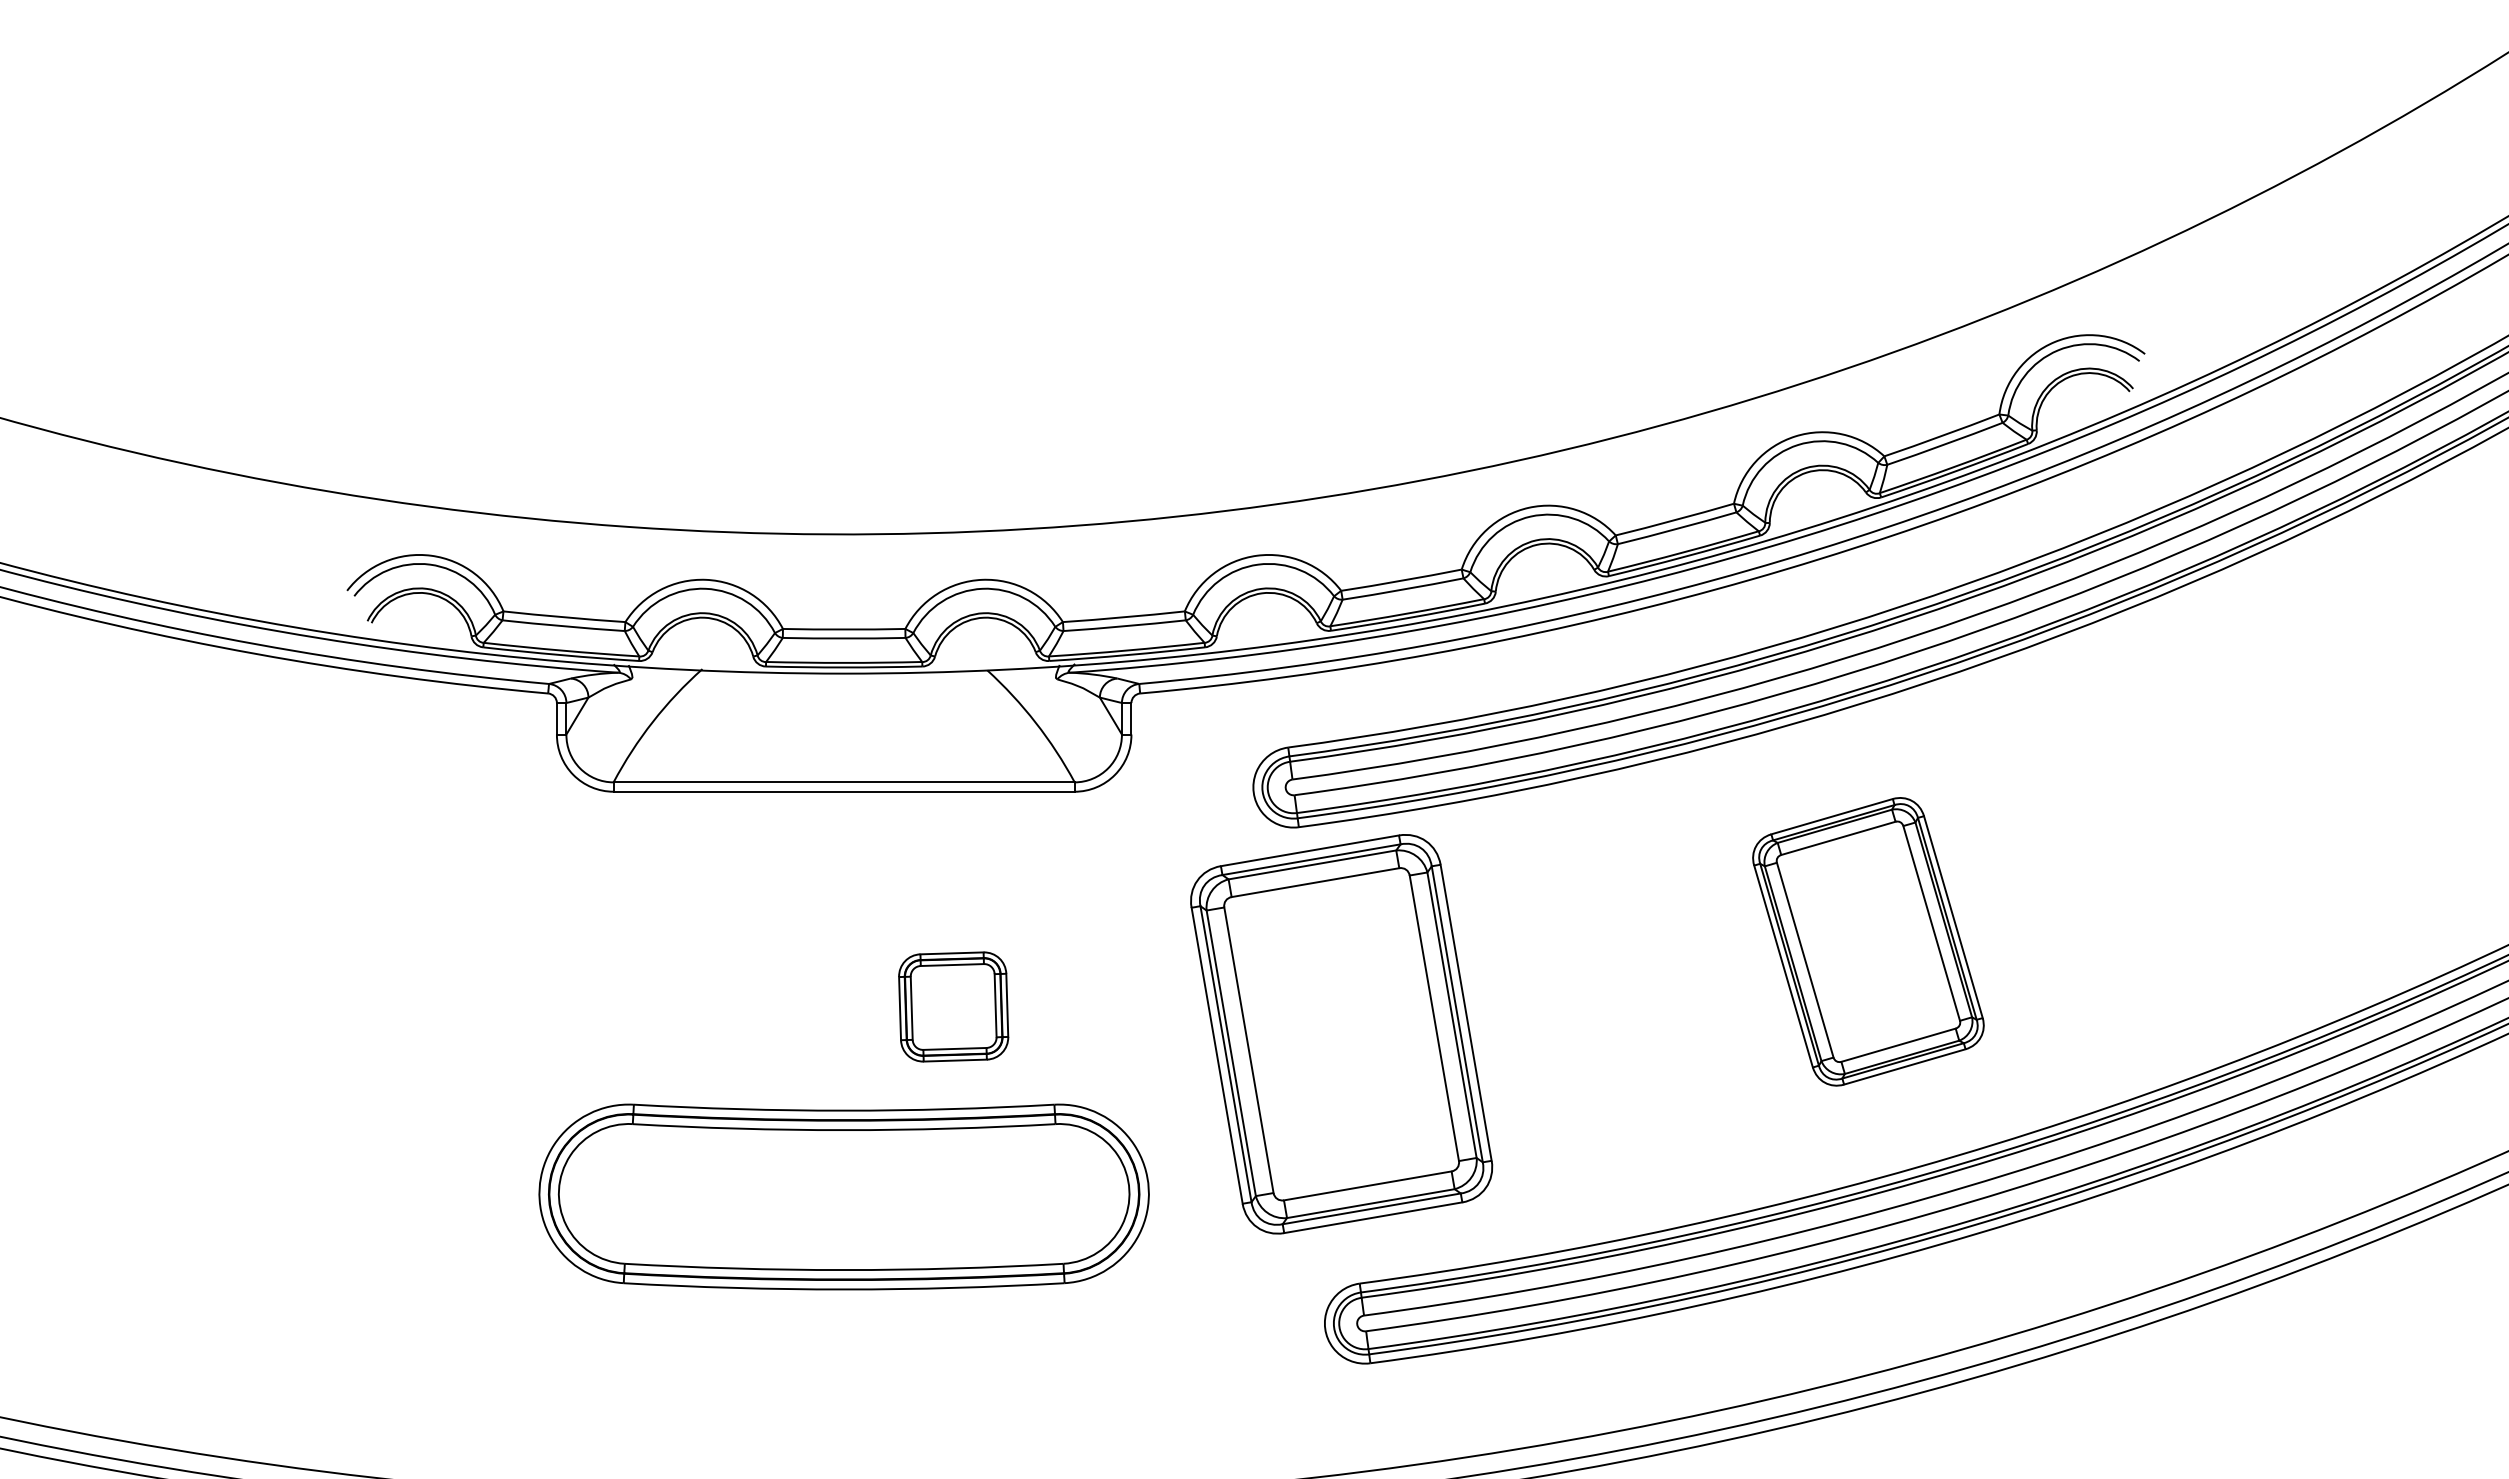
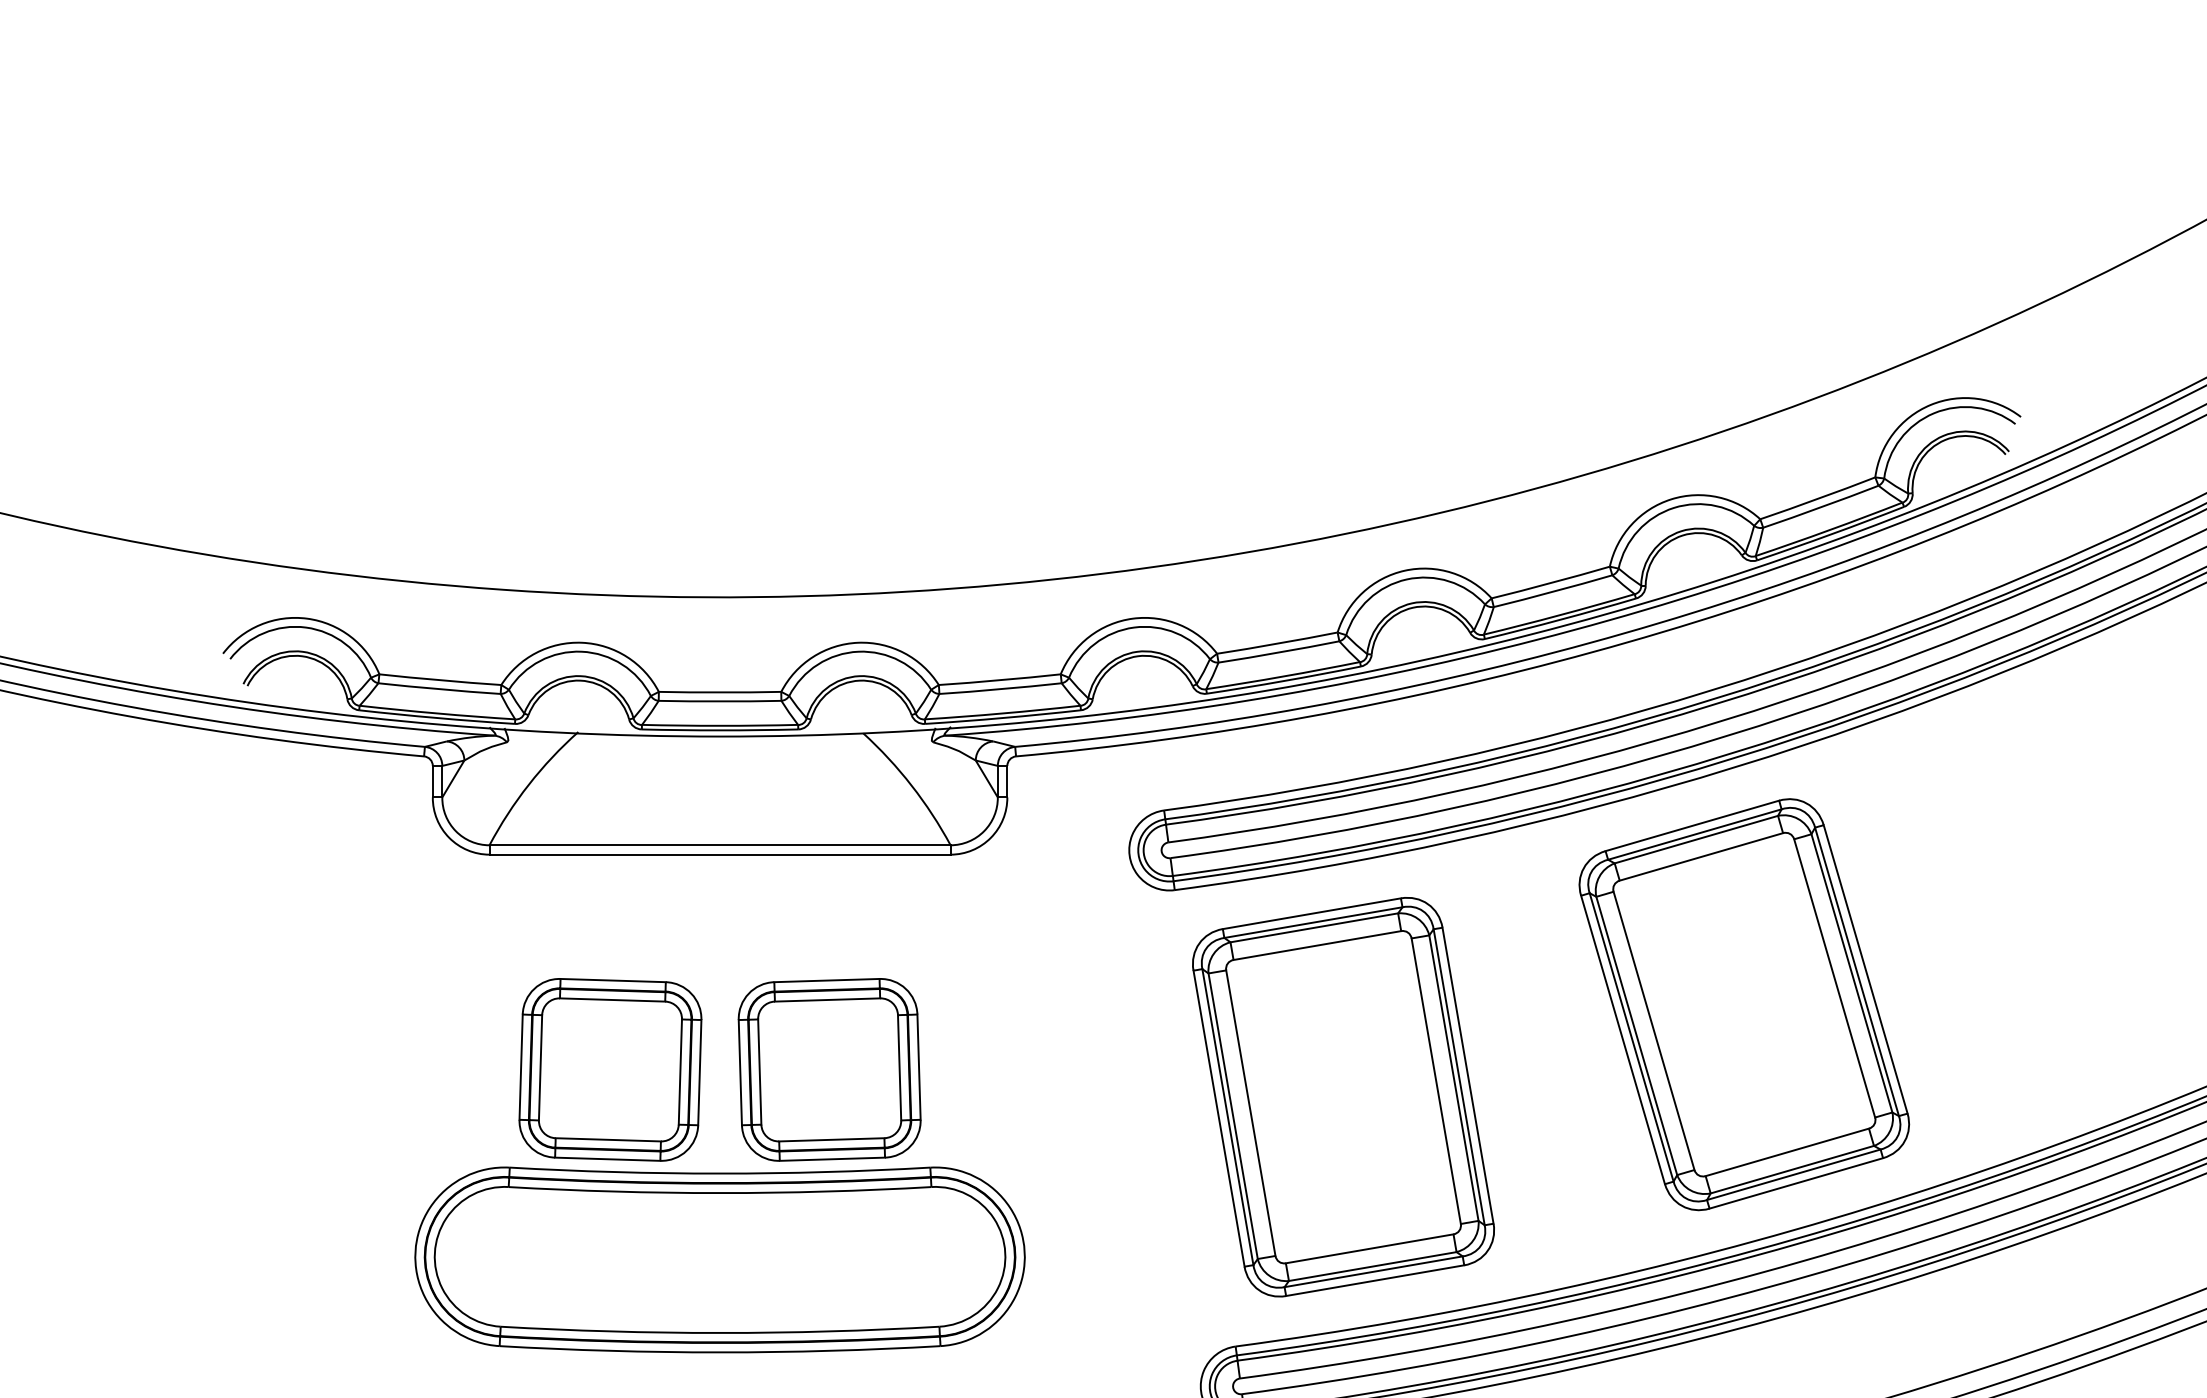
part: (1868, 941) -> (1744, 1004), size x1.43
part: (734, 1006) -> (610, 1069), added
part: (953, 1006) -> (829, 1069), size x1.67
part: (1341, 1034) -> (1343, 1097), moved

